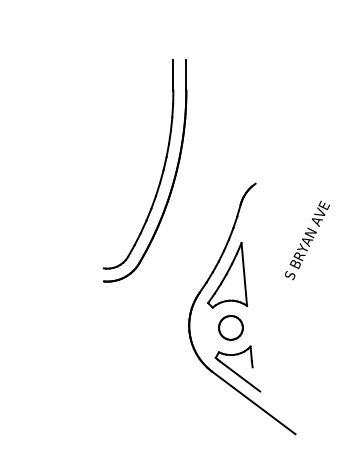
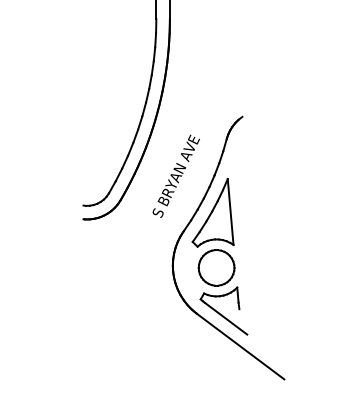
text: (307, 240) -> (176, 176), moved
part: (230, 327) -> (216, 267), size x1.43

